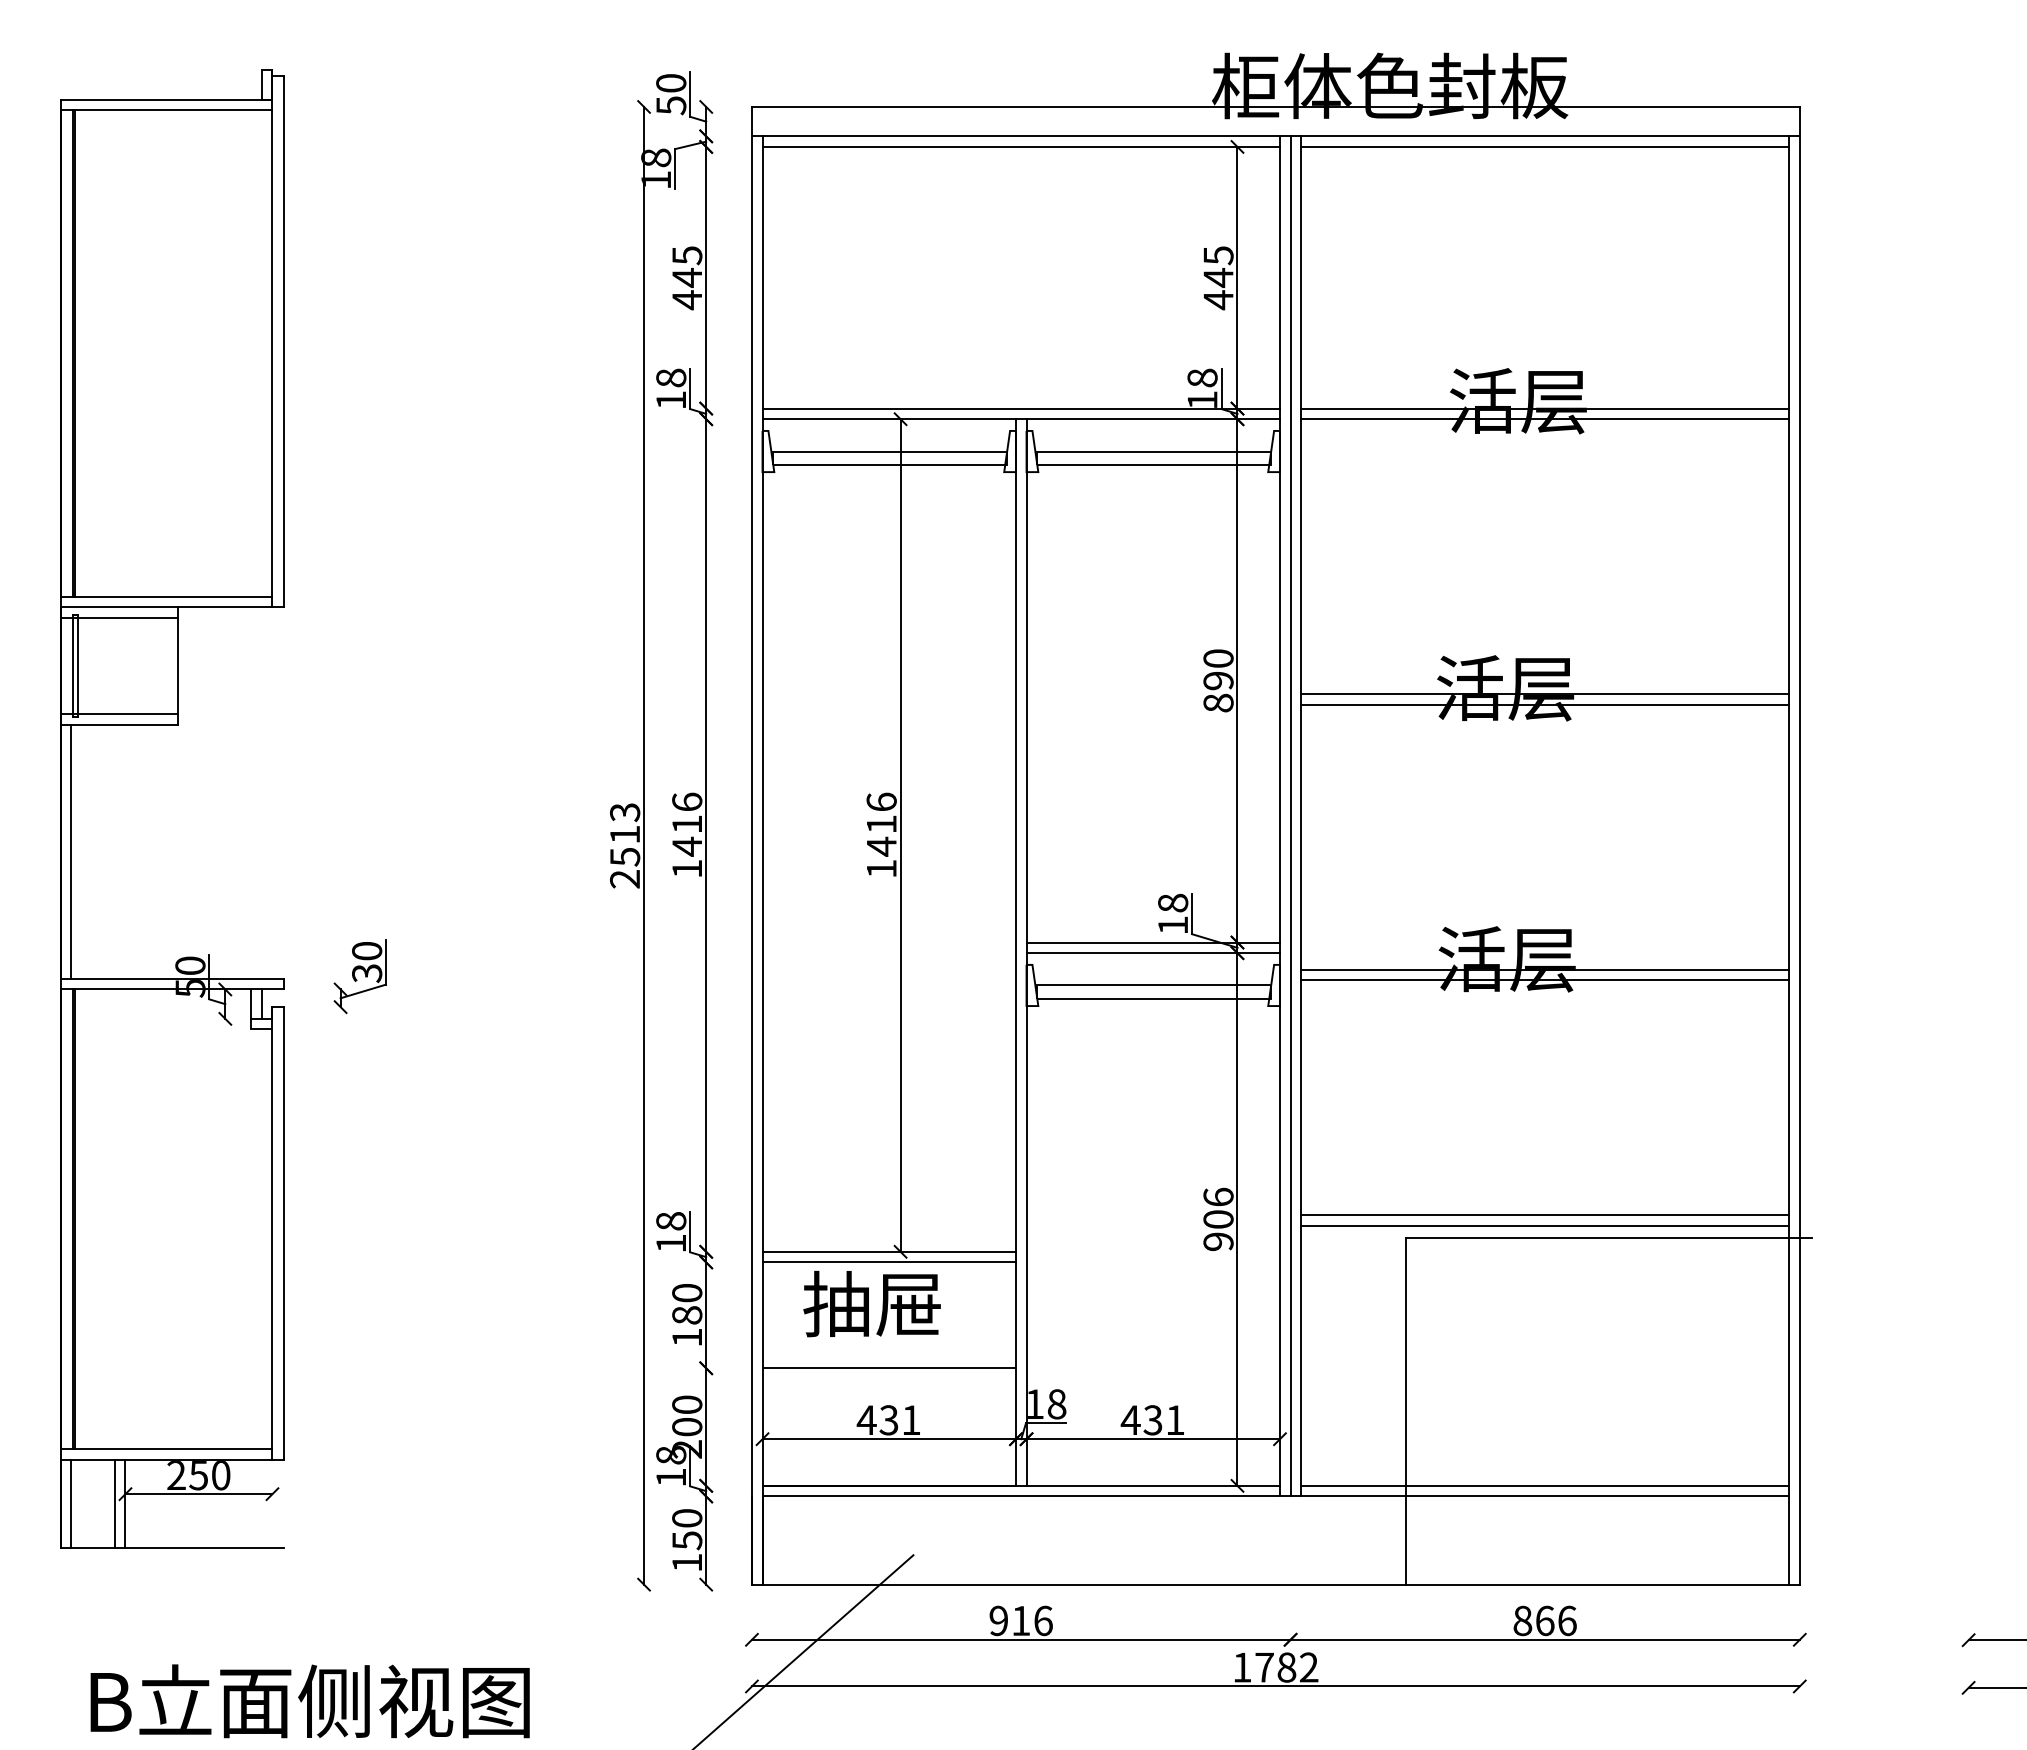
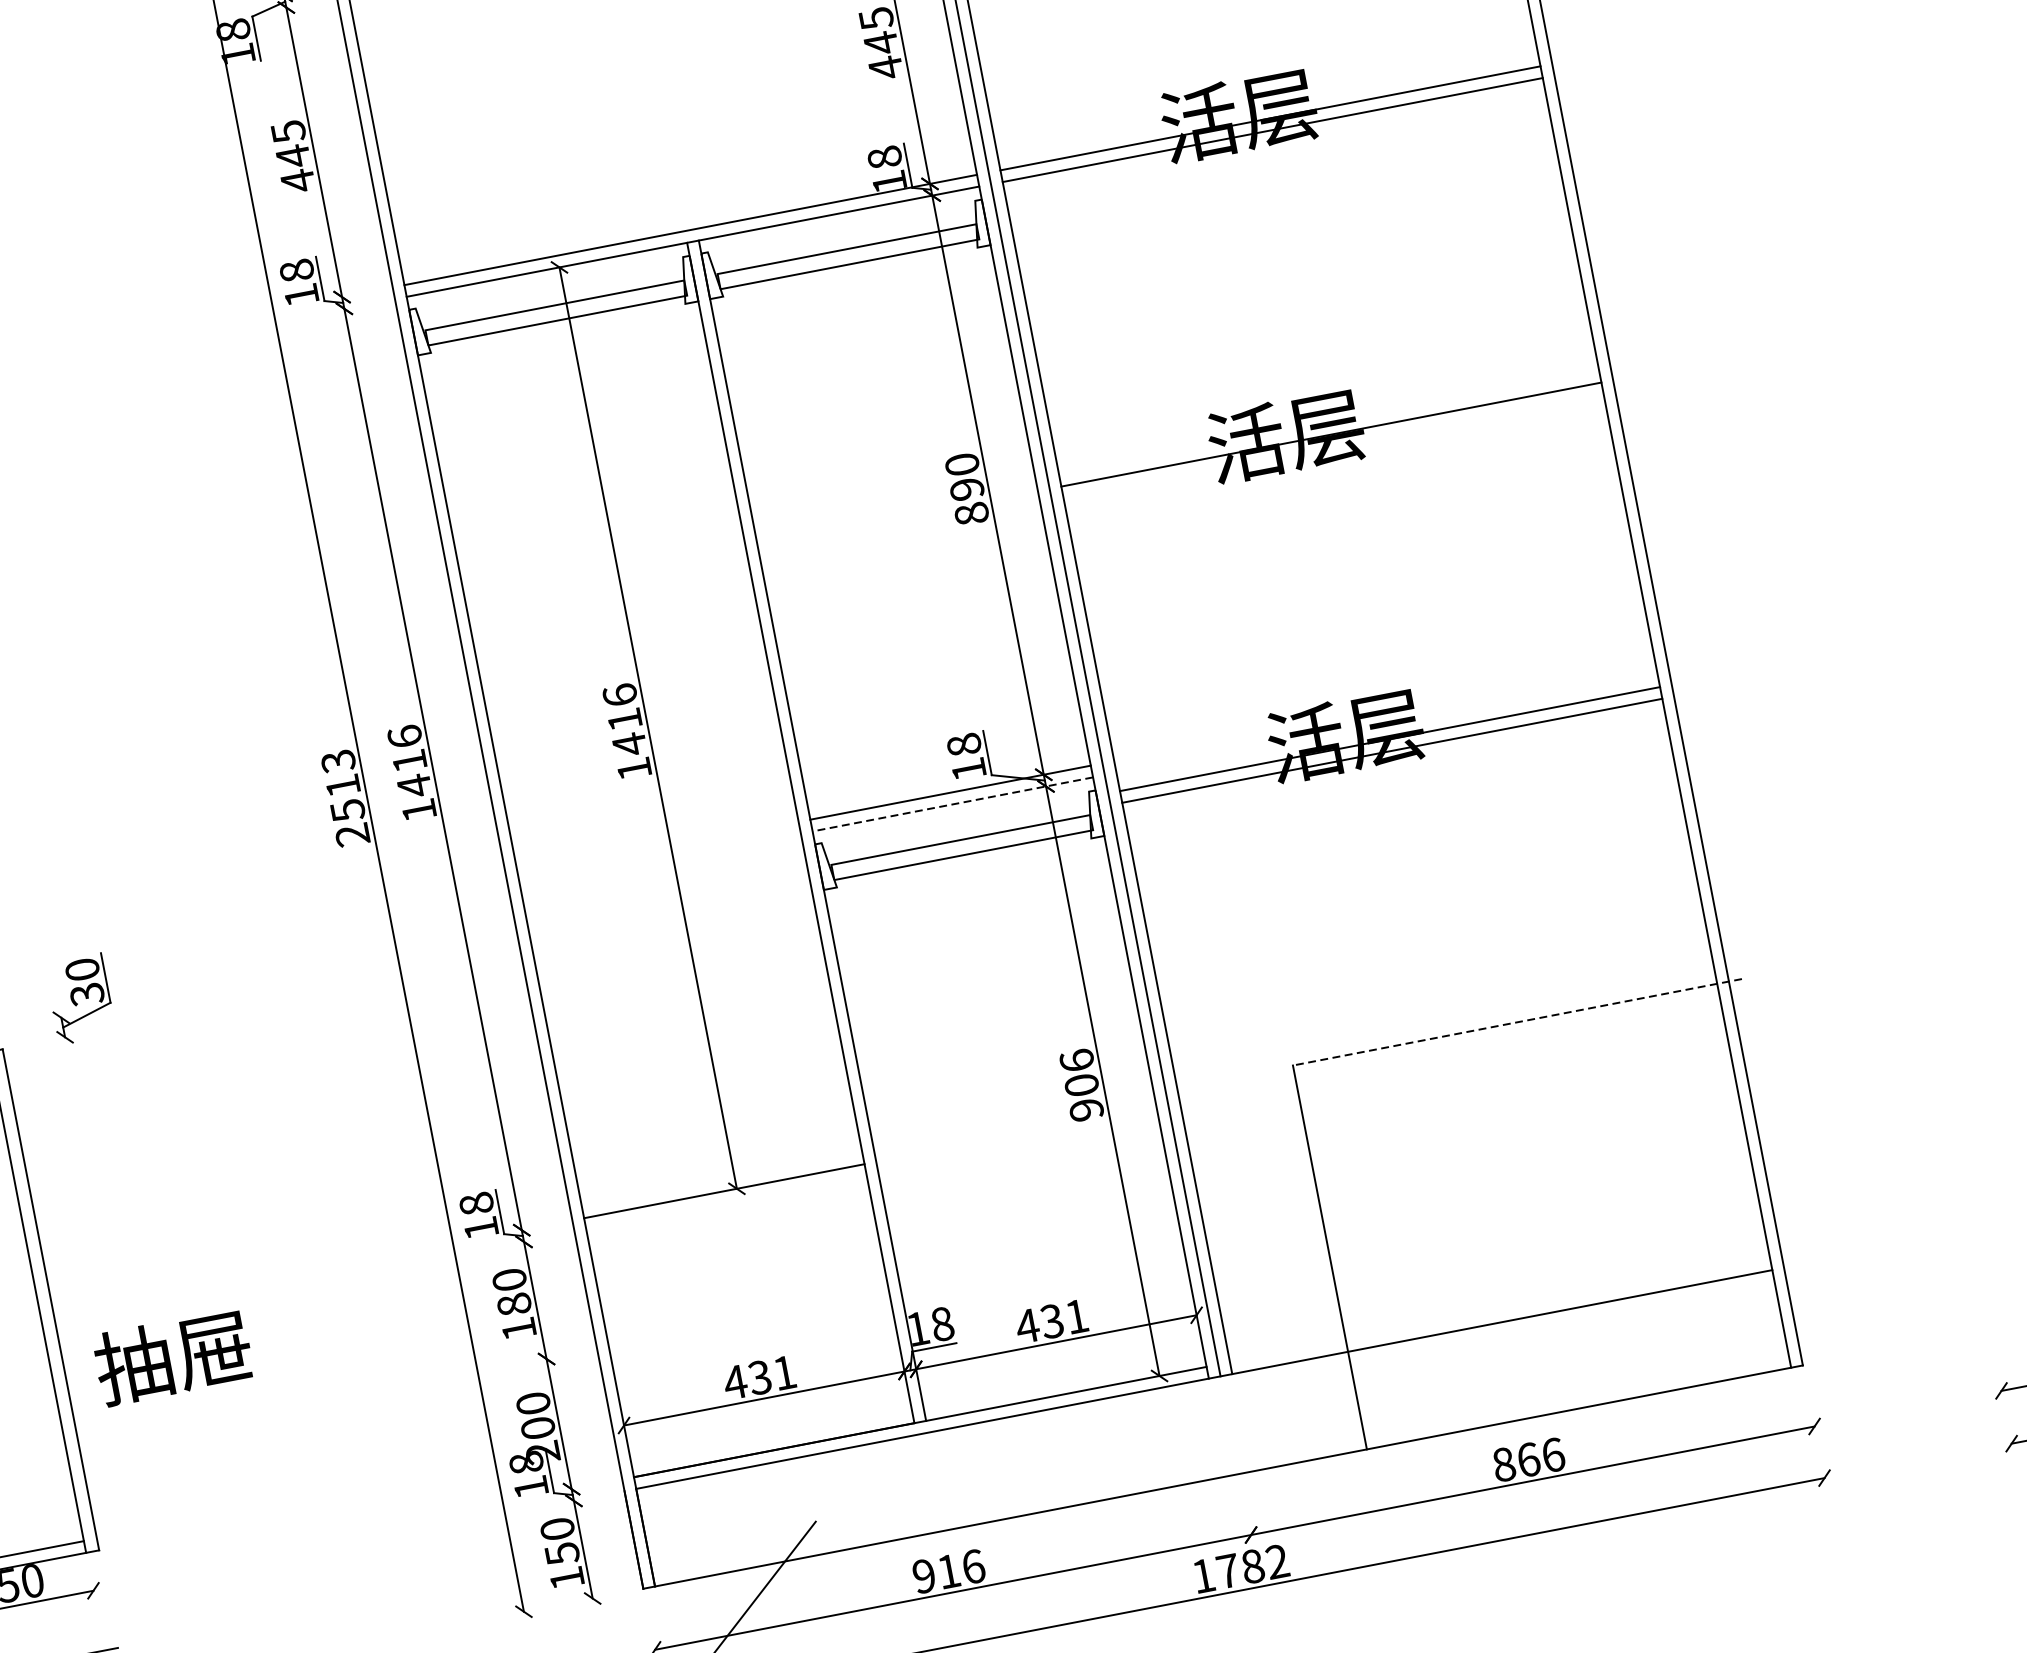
line: (1545, 704) -> (1333, 445), removed
line: (1153, 953) -> (953, 804), solid -> dashed
line: (1545, 1215) -> (1442, 1011), removed
line: (1545, 1225) -> (1444, 1022), removed
line: (1608, 1237) -> (1517, 1022), solid -> dashed
line: (888, 1262) -> (725, 1203), removed
text: (871, 1303) -> (172, 1356), moved
line: (888, 1368) -> (748, 1320), removed
line: (1545, 1485) -> (1500, 1309), removed

